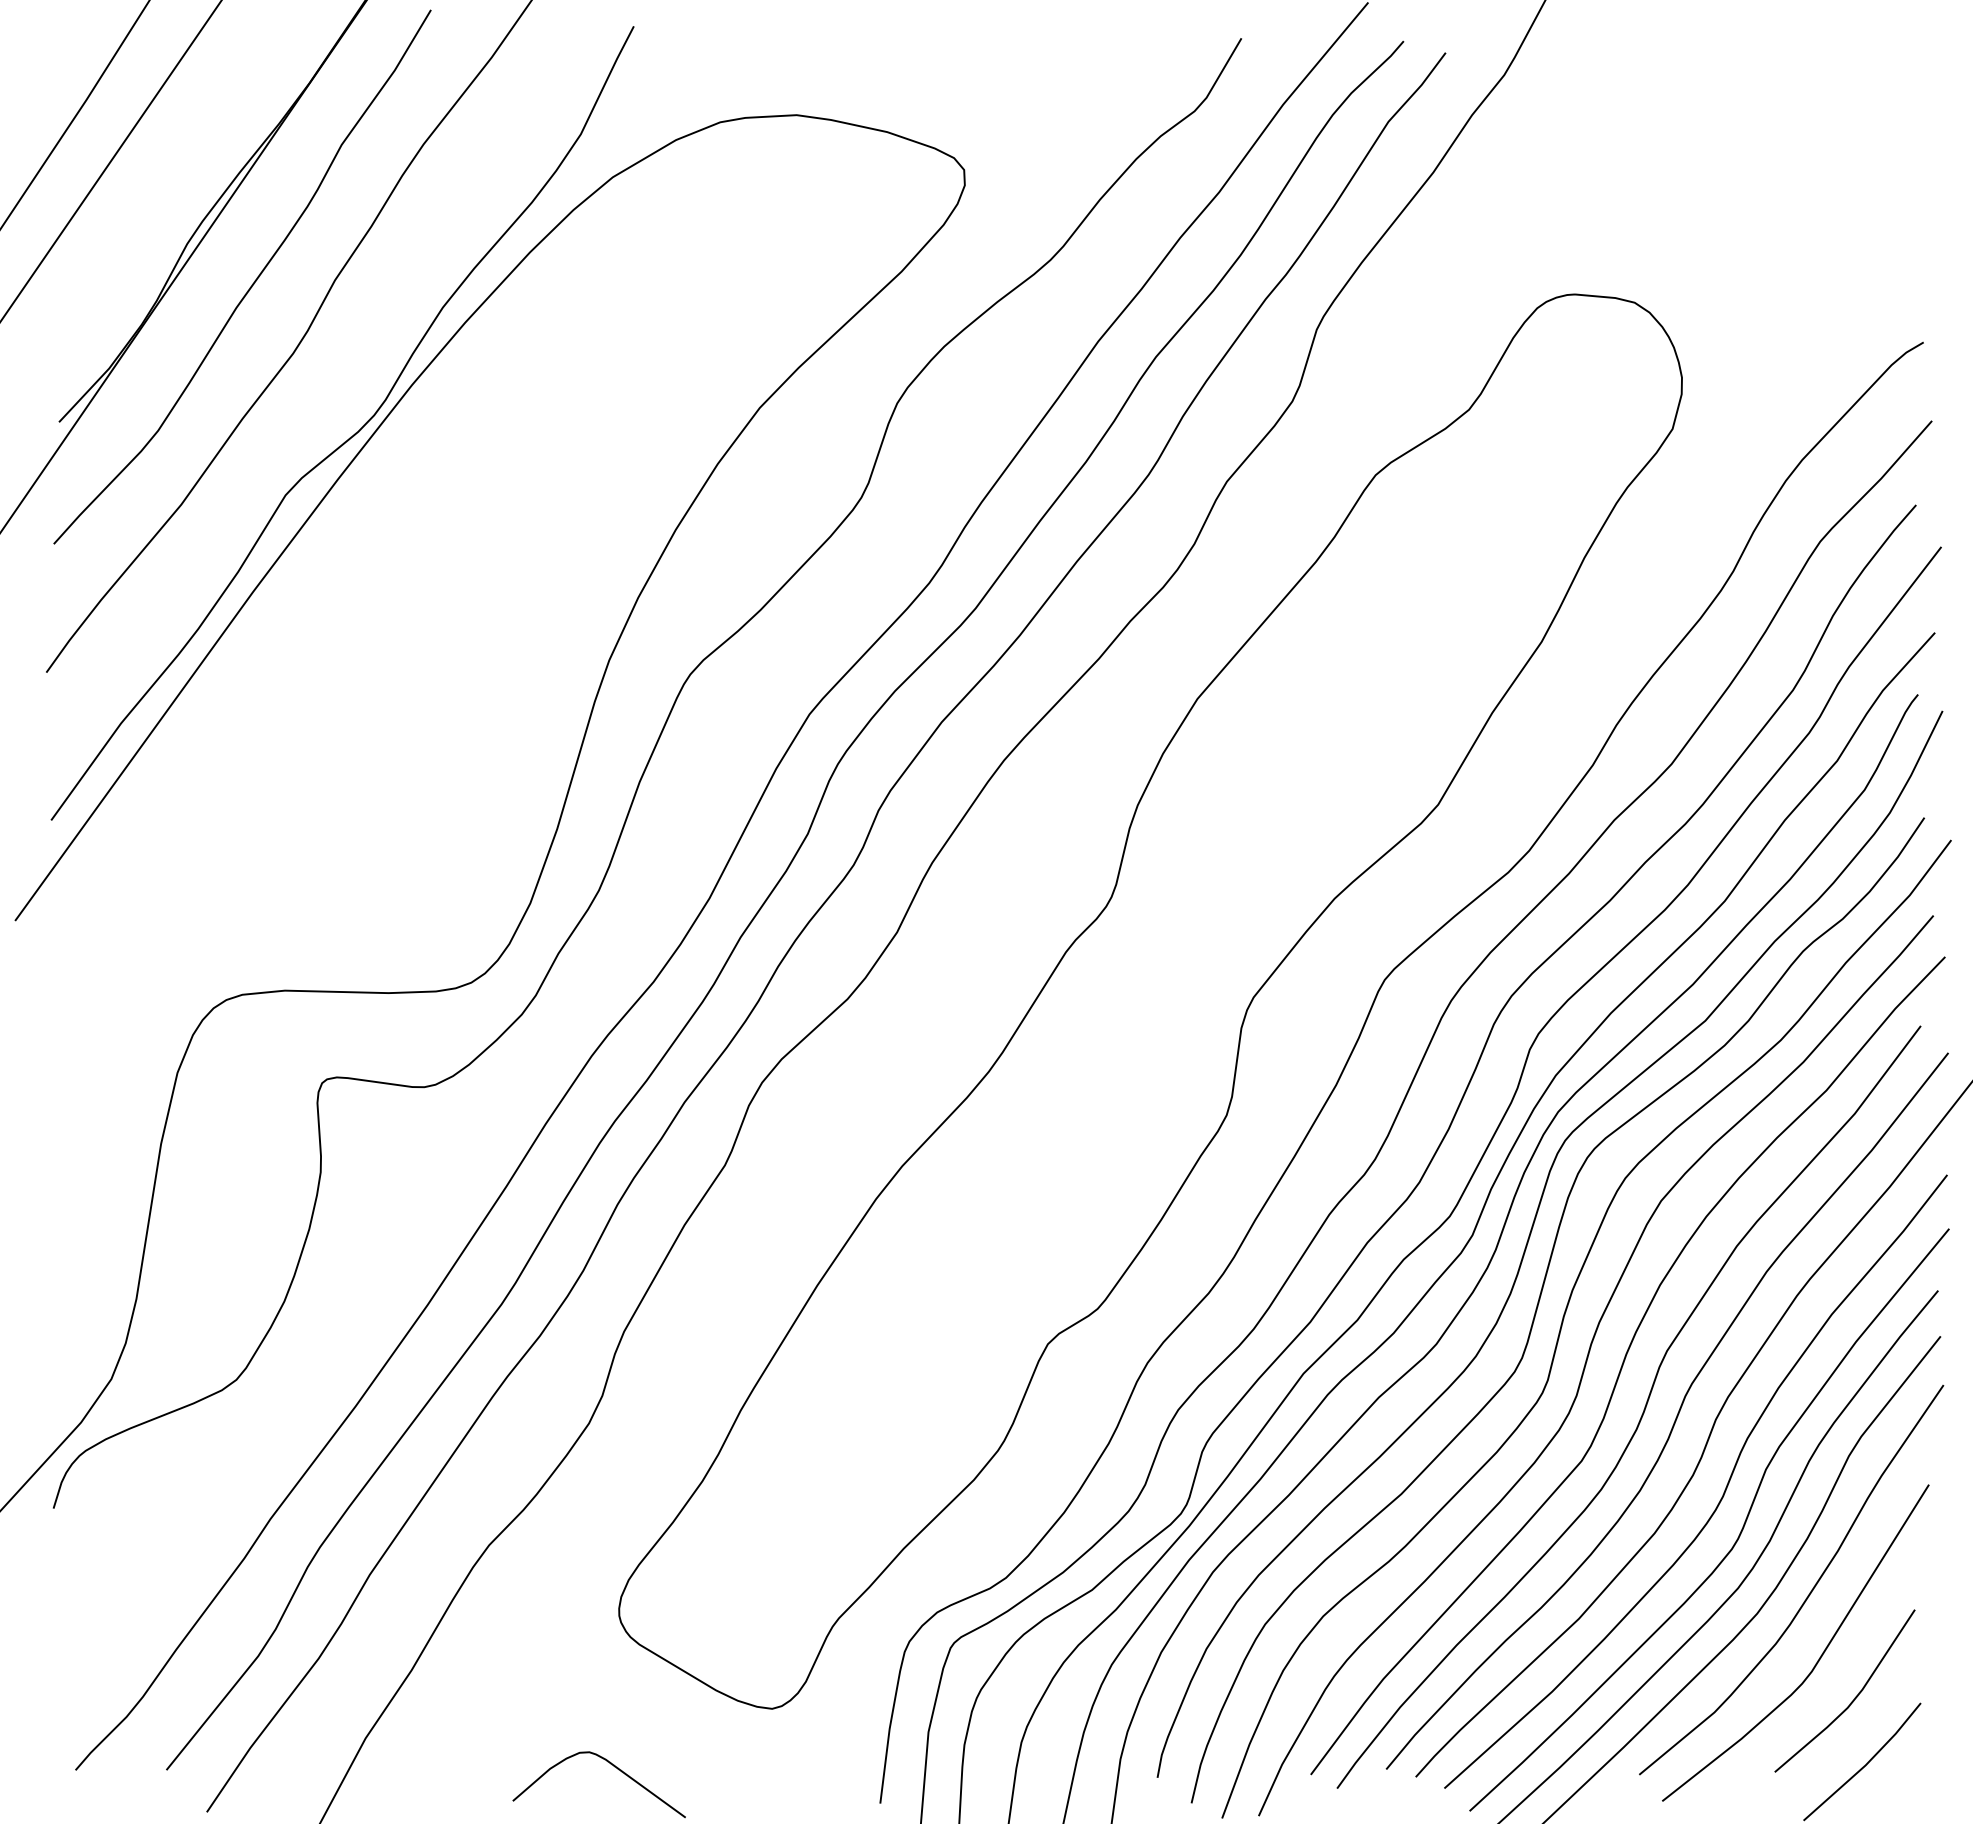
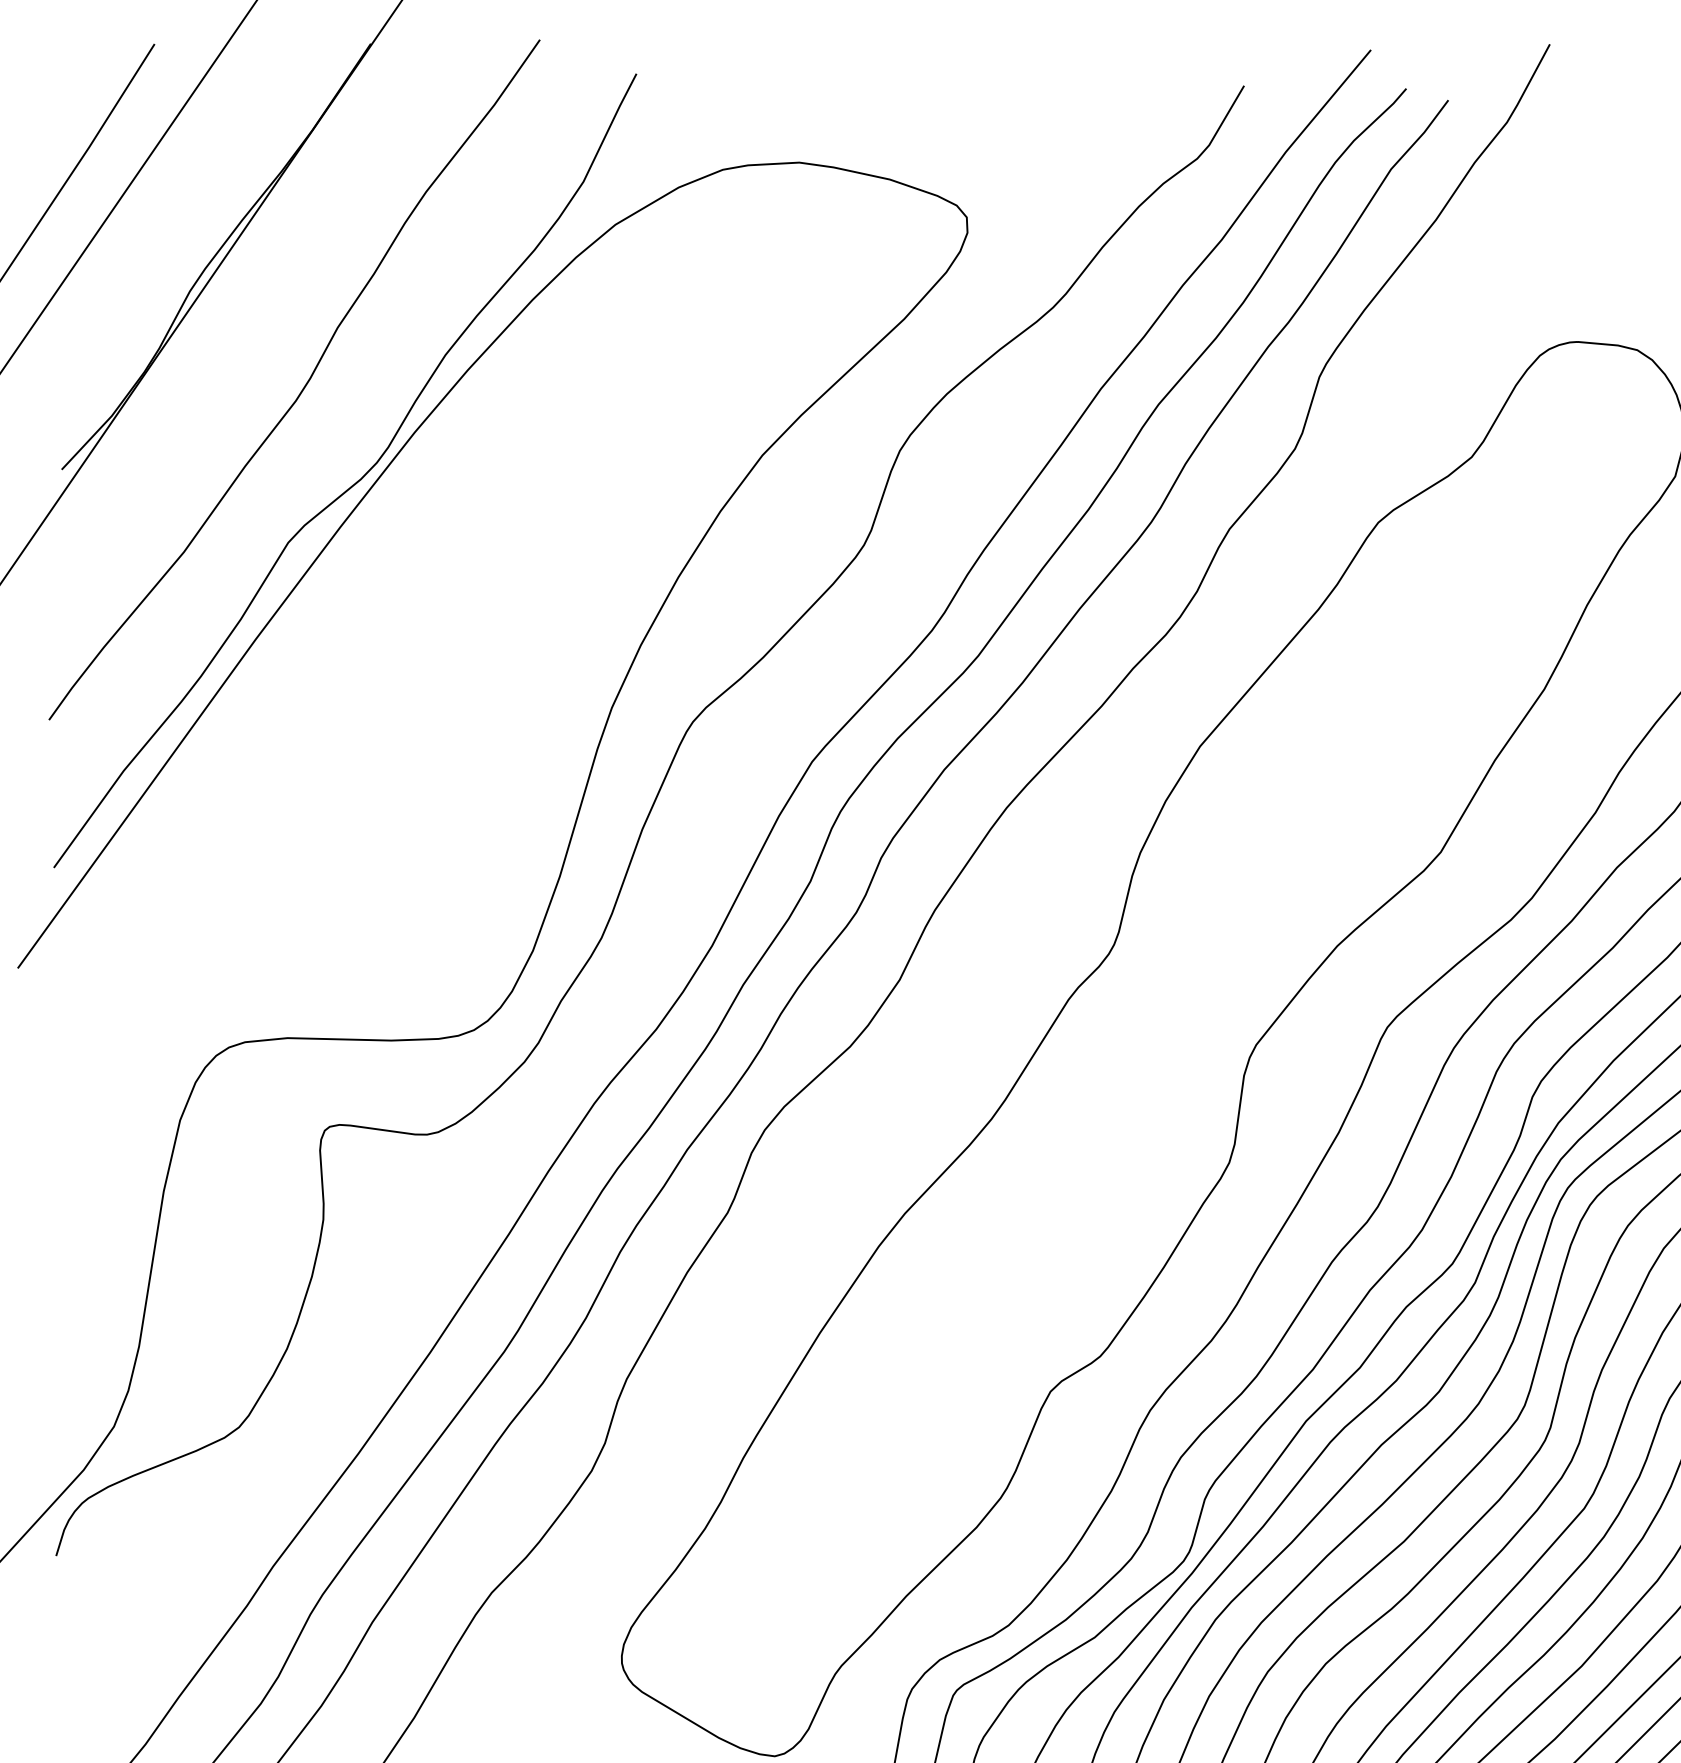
curve: (252, 283) -> (255, 330), removed

